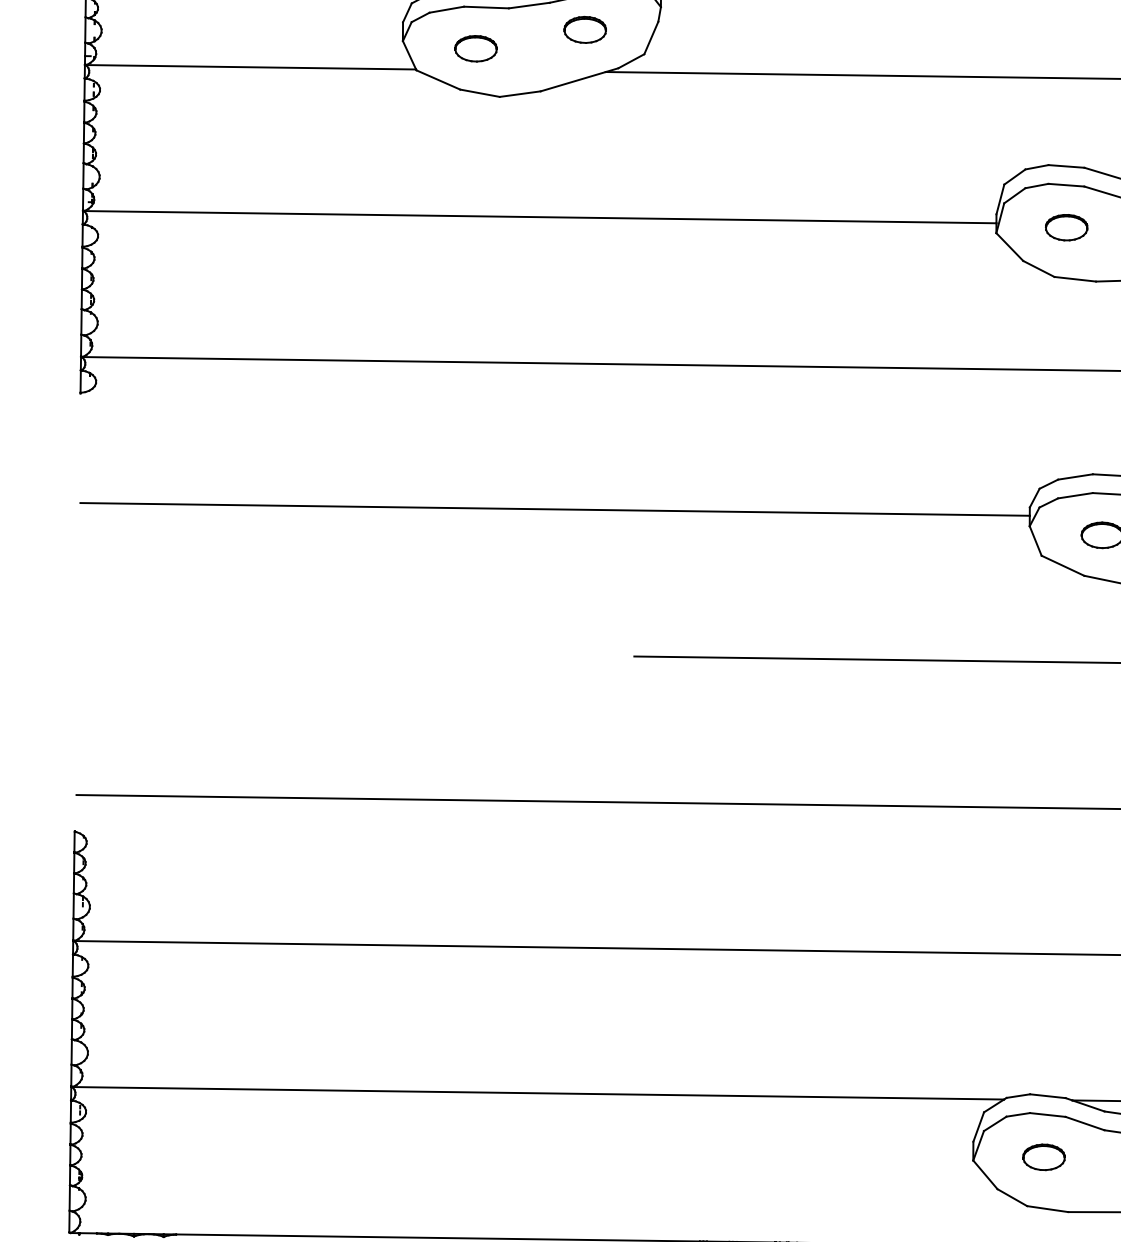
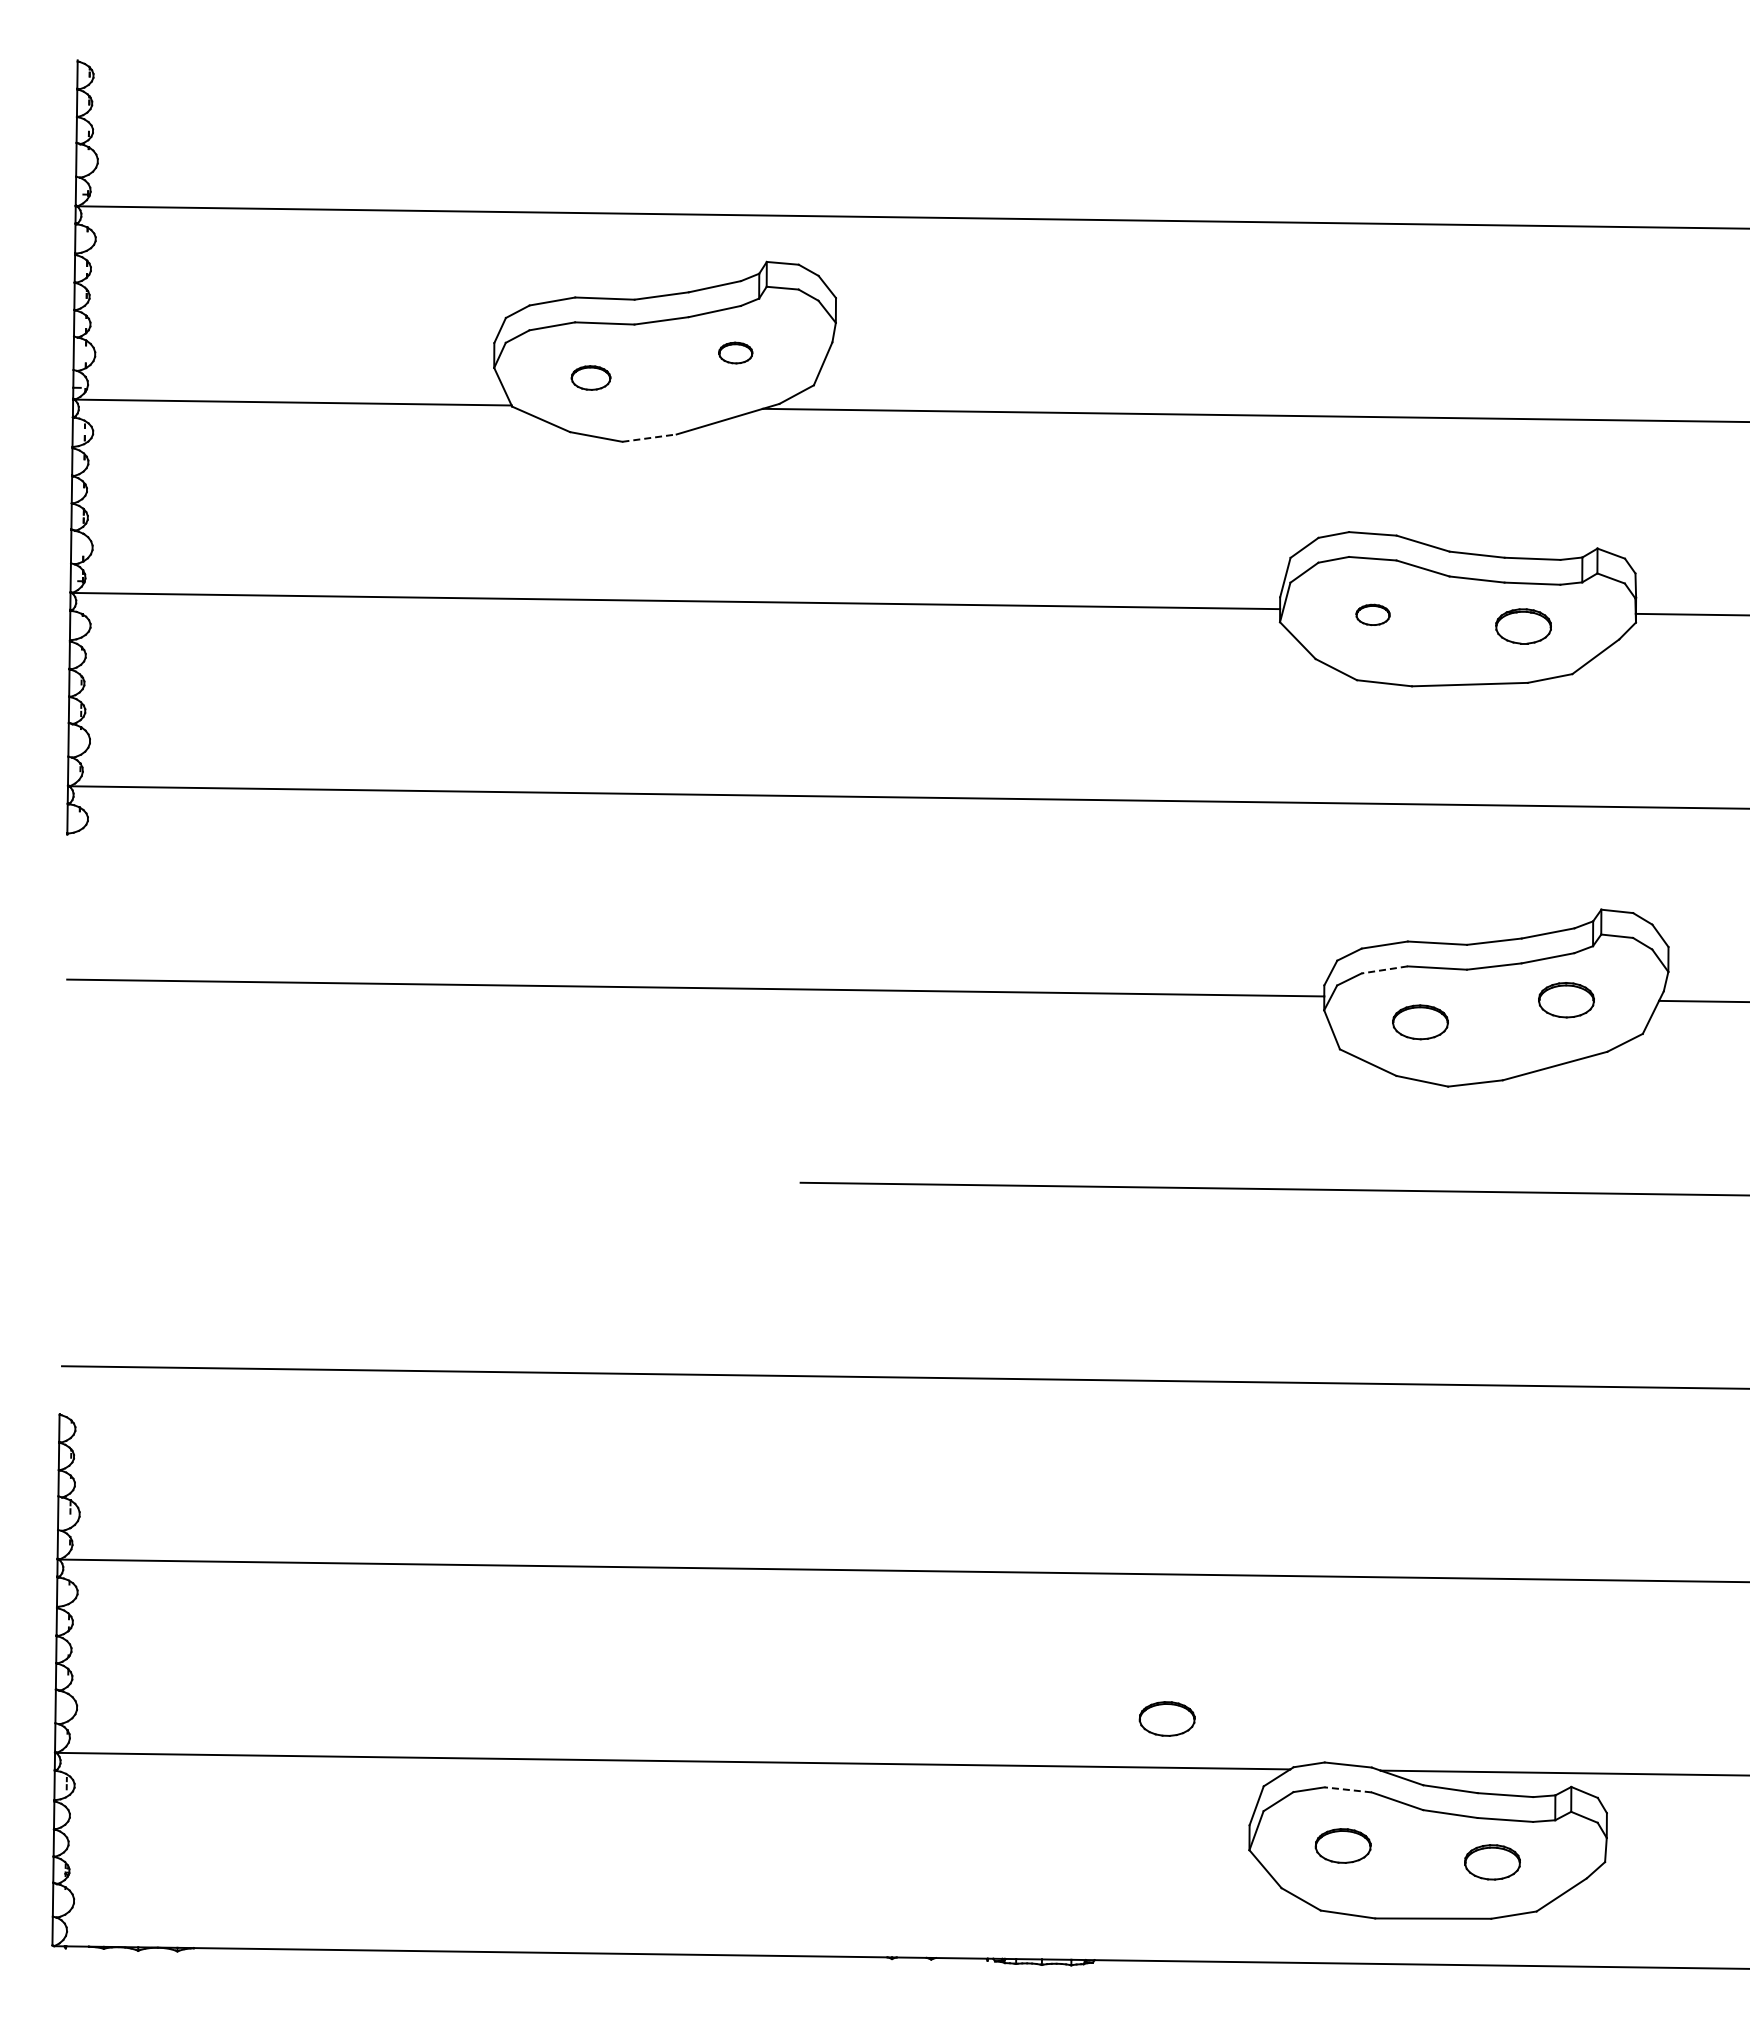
part: (585, 29) -> (735, 352), size x0.6
part: (475, 48) -> (590, 377), size x0.7
line: (520, 94) -> (650, 438), solid -> dashed
part: (1066, 227) -> (1372, 614), size x0.6
line: (1075, 495) -> (1384, 969), solid -> dashed
part: (910, 1061) -> (1166, 1718), added
line: (1048, 1114) -> (1348, 1789), solid -> dashed

